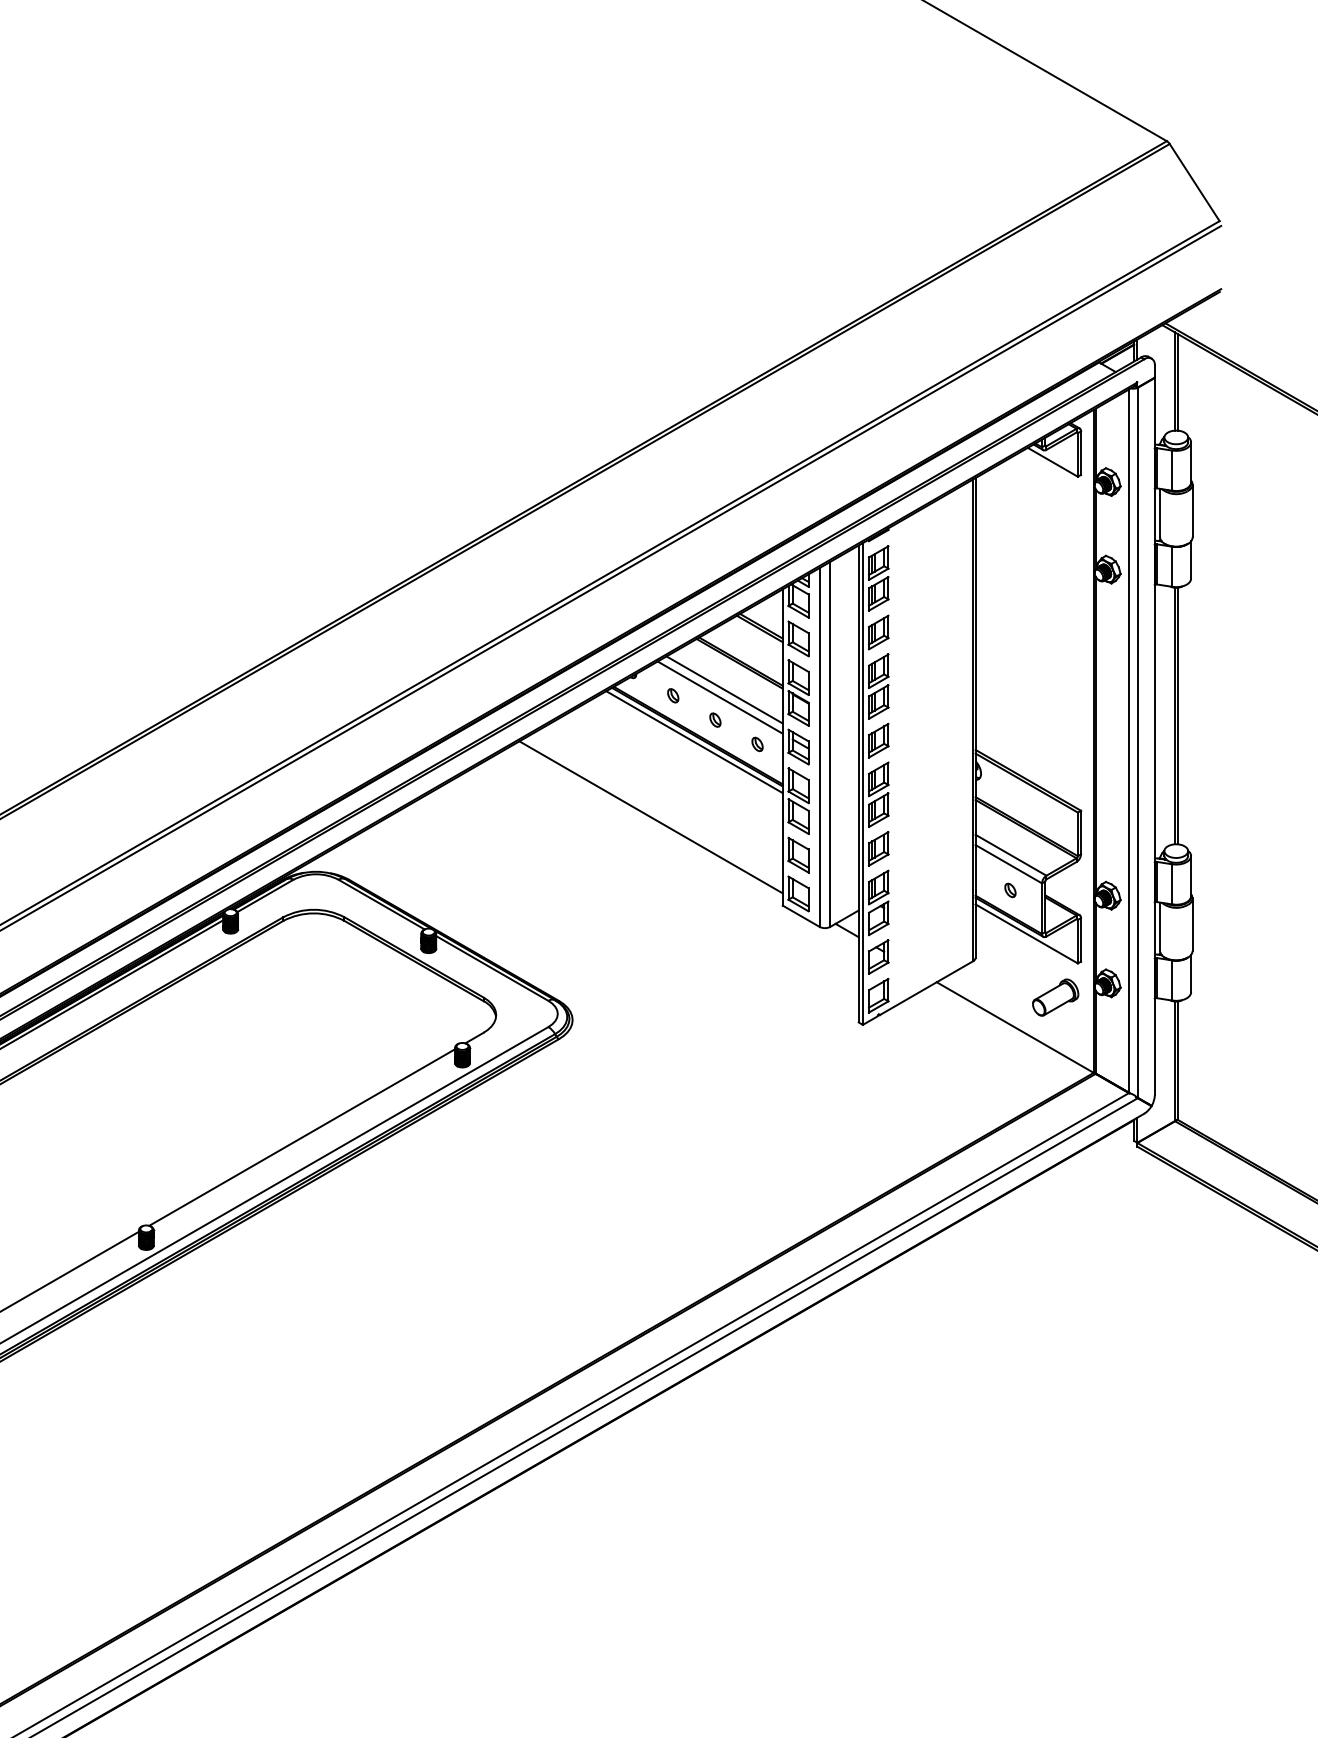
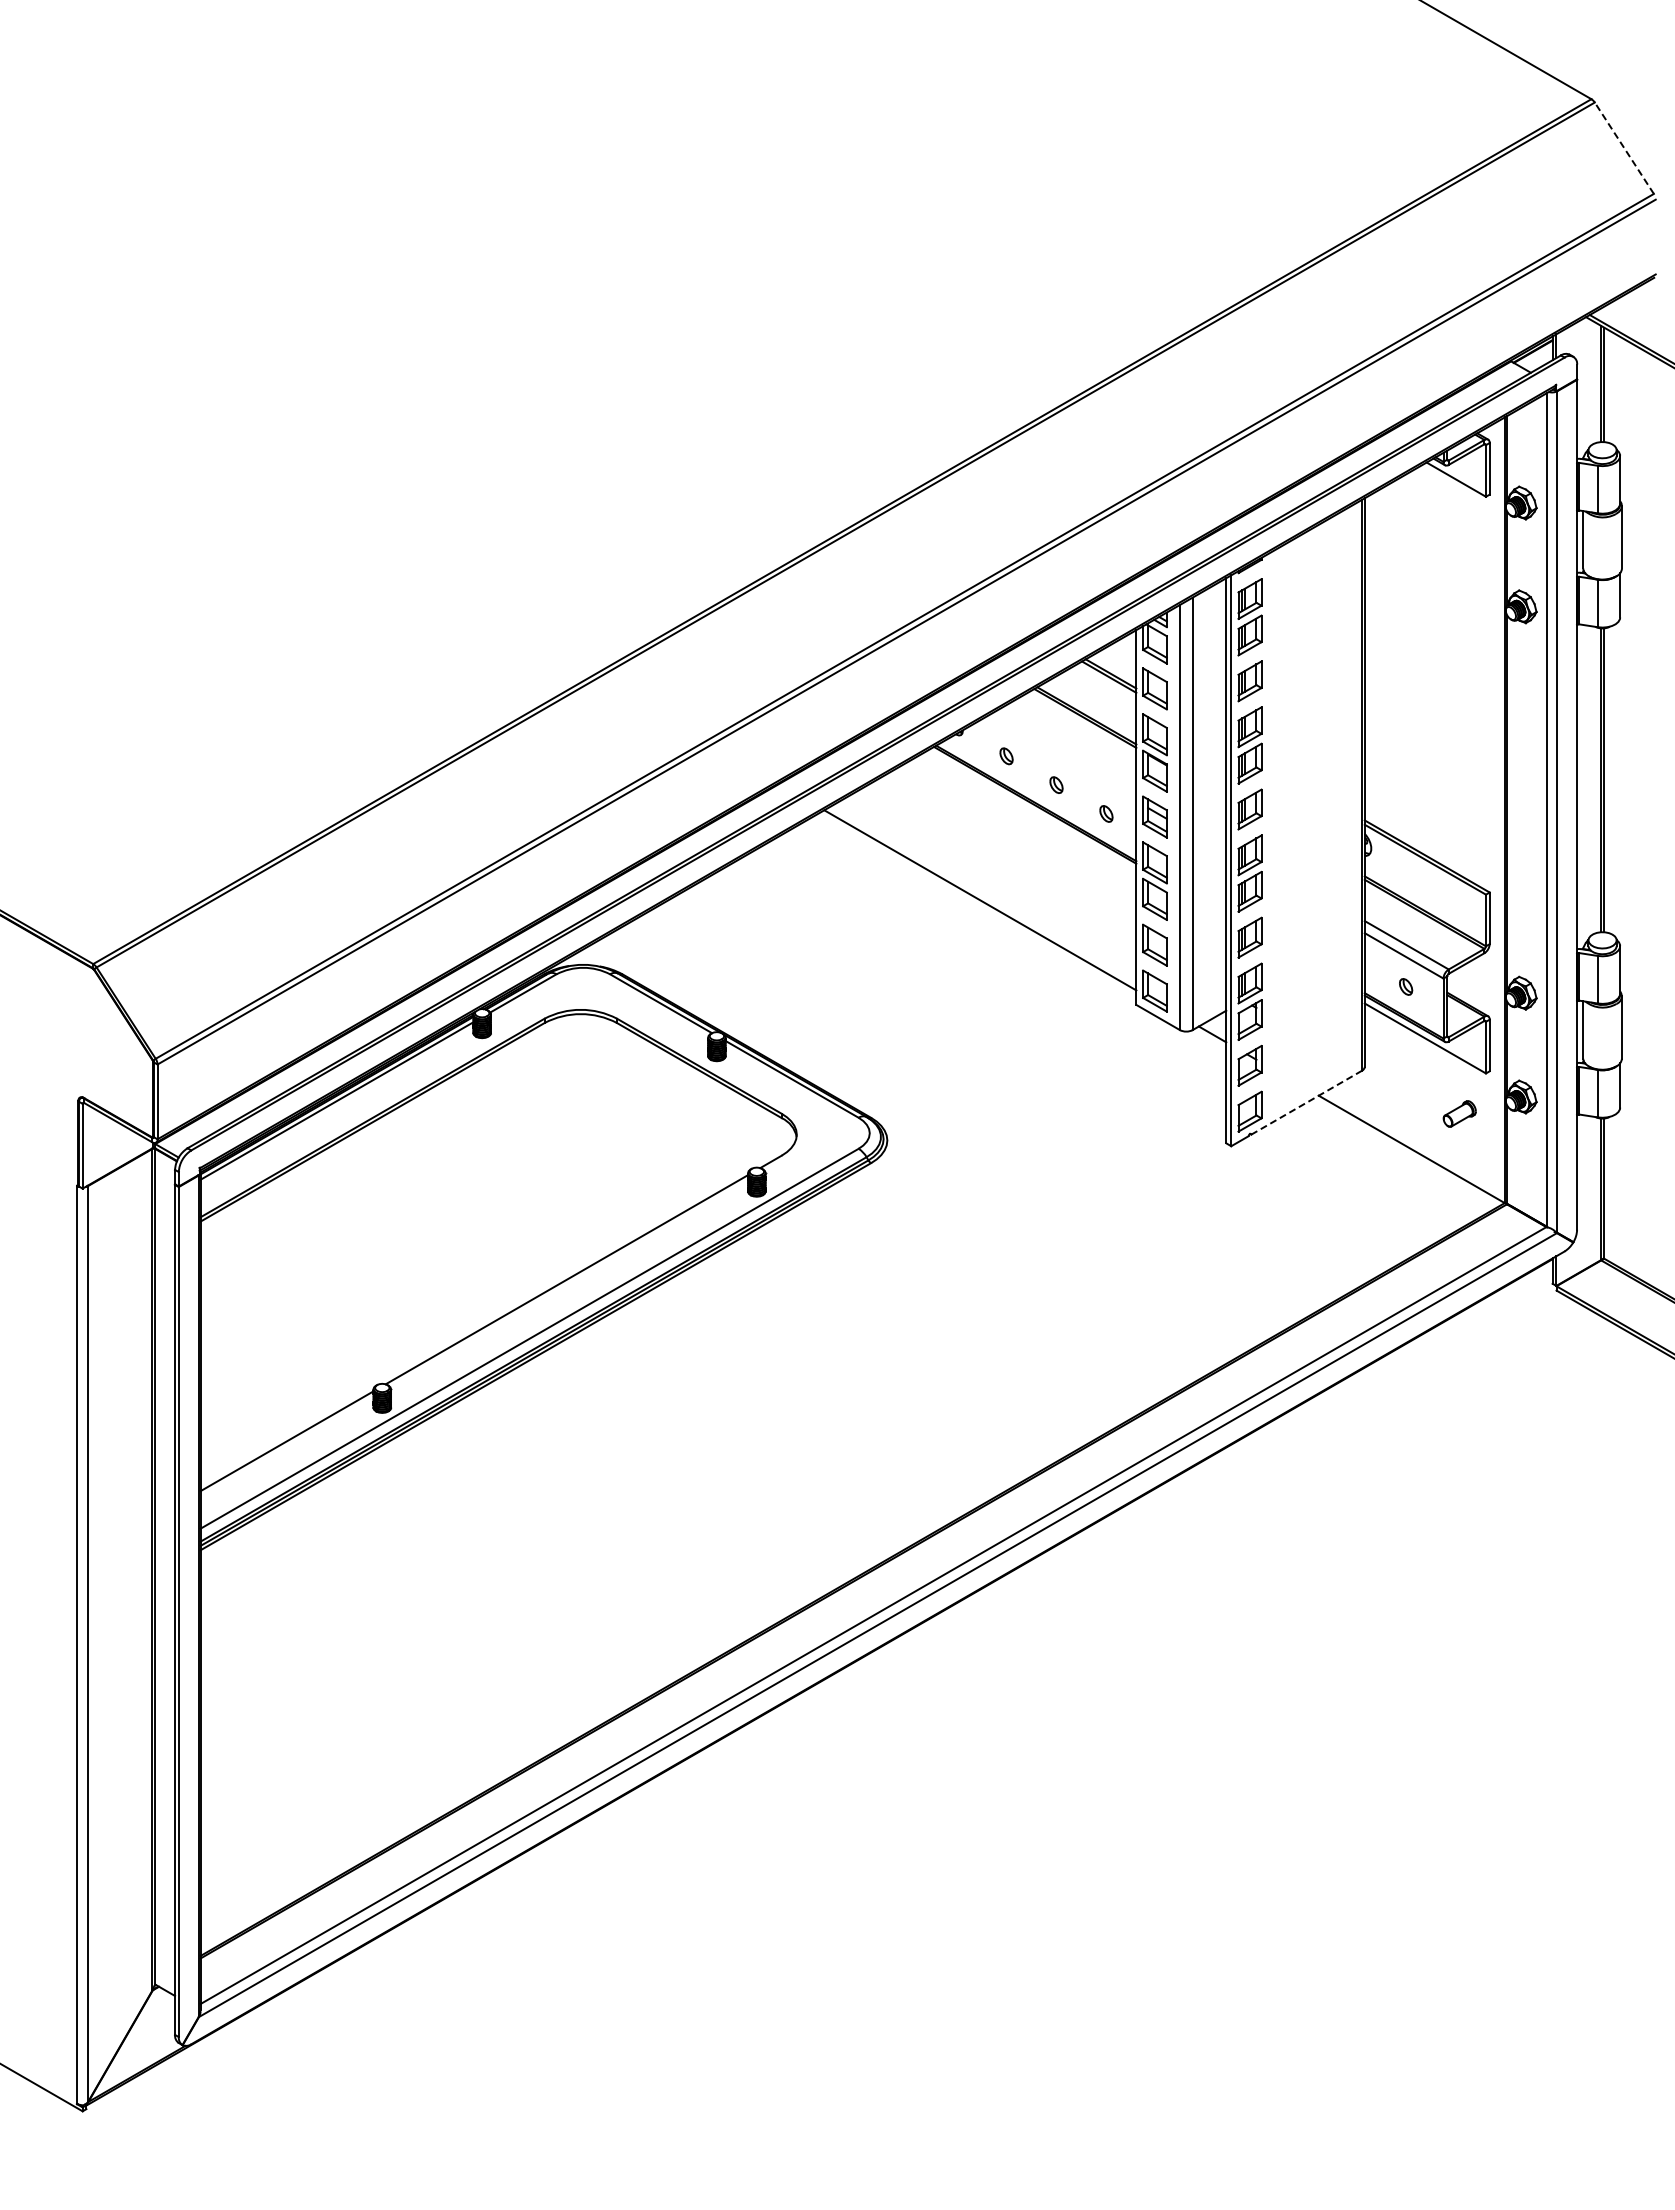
line: (1194, 181) -> (1624, 147), solid -> dashed
line: (724, 690) -> (1067, 749), removed
line: (720, 697) -> (1062, 758), removed
line: (694, 741) -> (1031, 810), removed
line: (926, 987) -> (1306, 1102), solid -> dashed
part: (1055, 997) -> (1459, 1113), size x0.6

